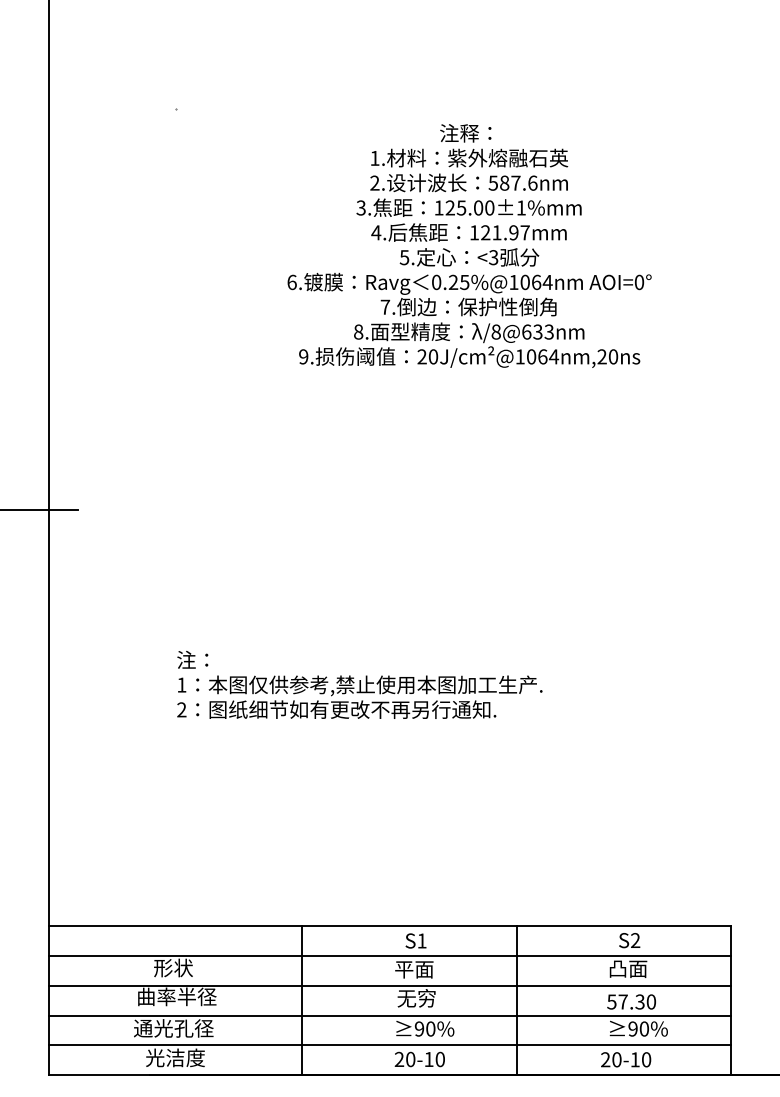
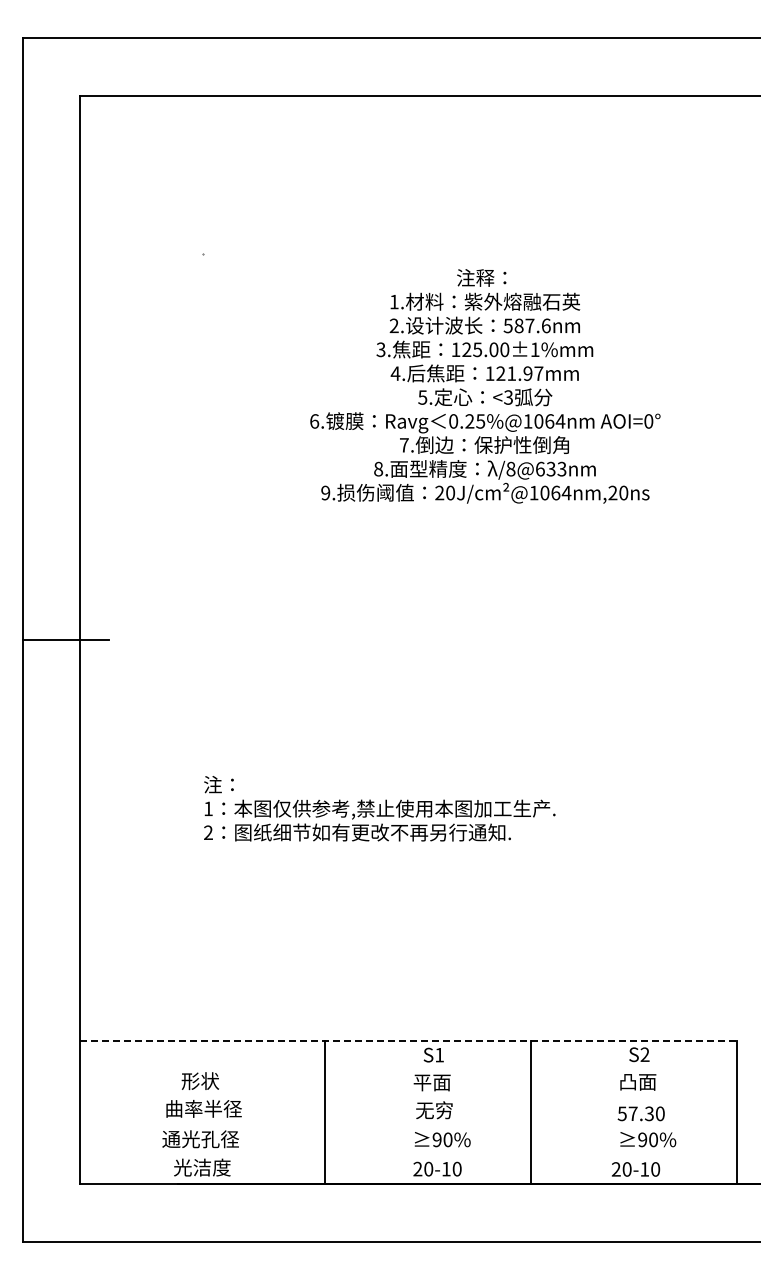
line: (390, 926) -> (409, 1041), solid -> dashed
line: (389, 955) -> (408, 1069), removed
line: (389, 986) -> (408, 1098), removed
line: (389, 1016) -> (408, 1127), removed
line: (389, 1045) -> (408, 1155), removed

